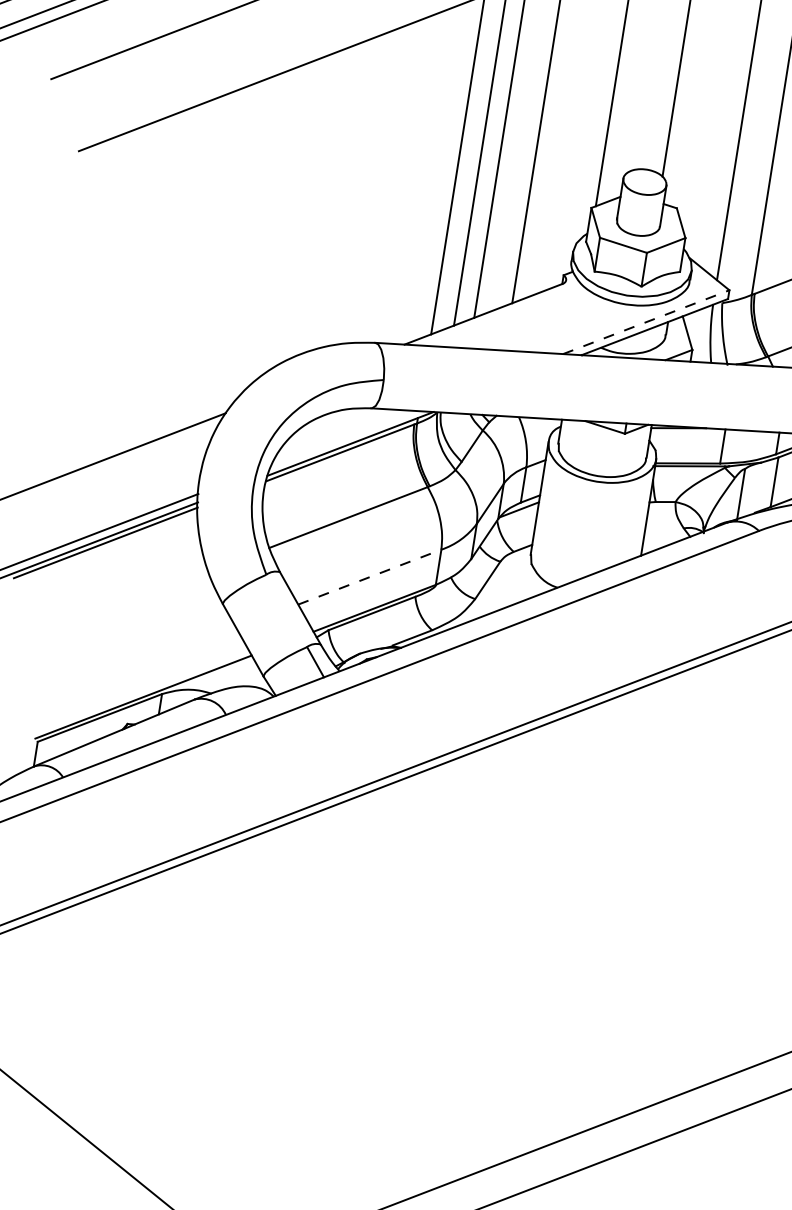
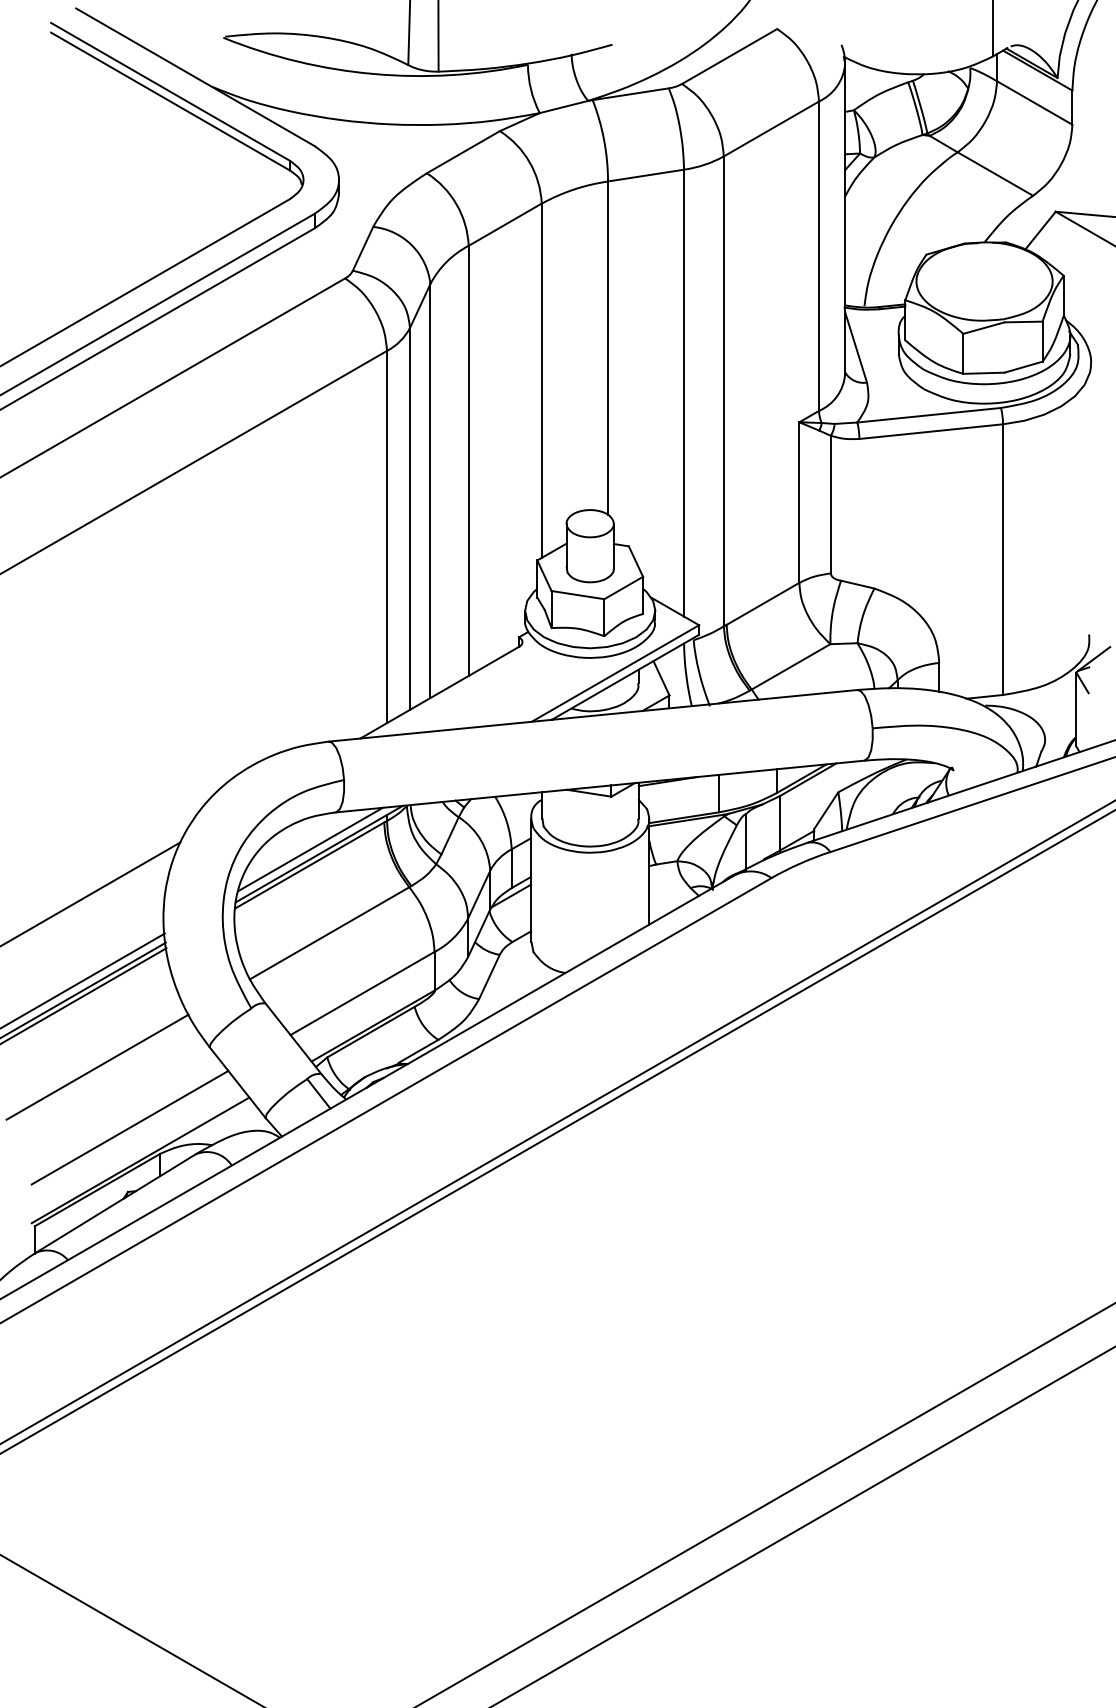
line: (646, 322) -> (615, 673), dashed -> solid
line: (343, 438) -> (310, 849), added
line: (370, 577) -> (363, 993), dashed -> solid
line: (117, 605) -> (97, 1066), added
line: (138, 665) -> (129, 1127), added

